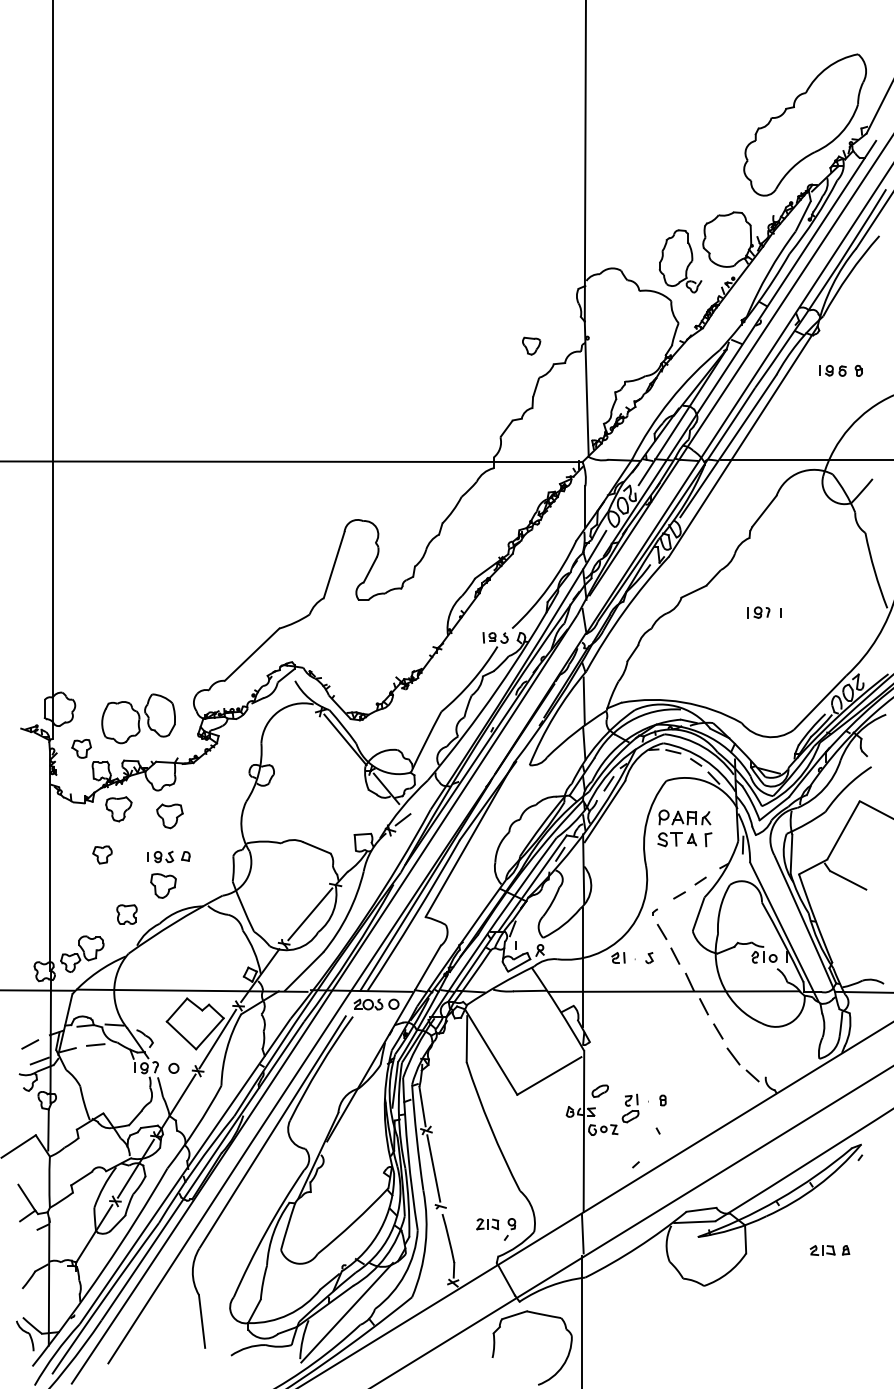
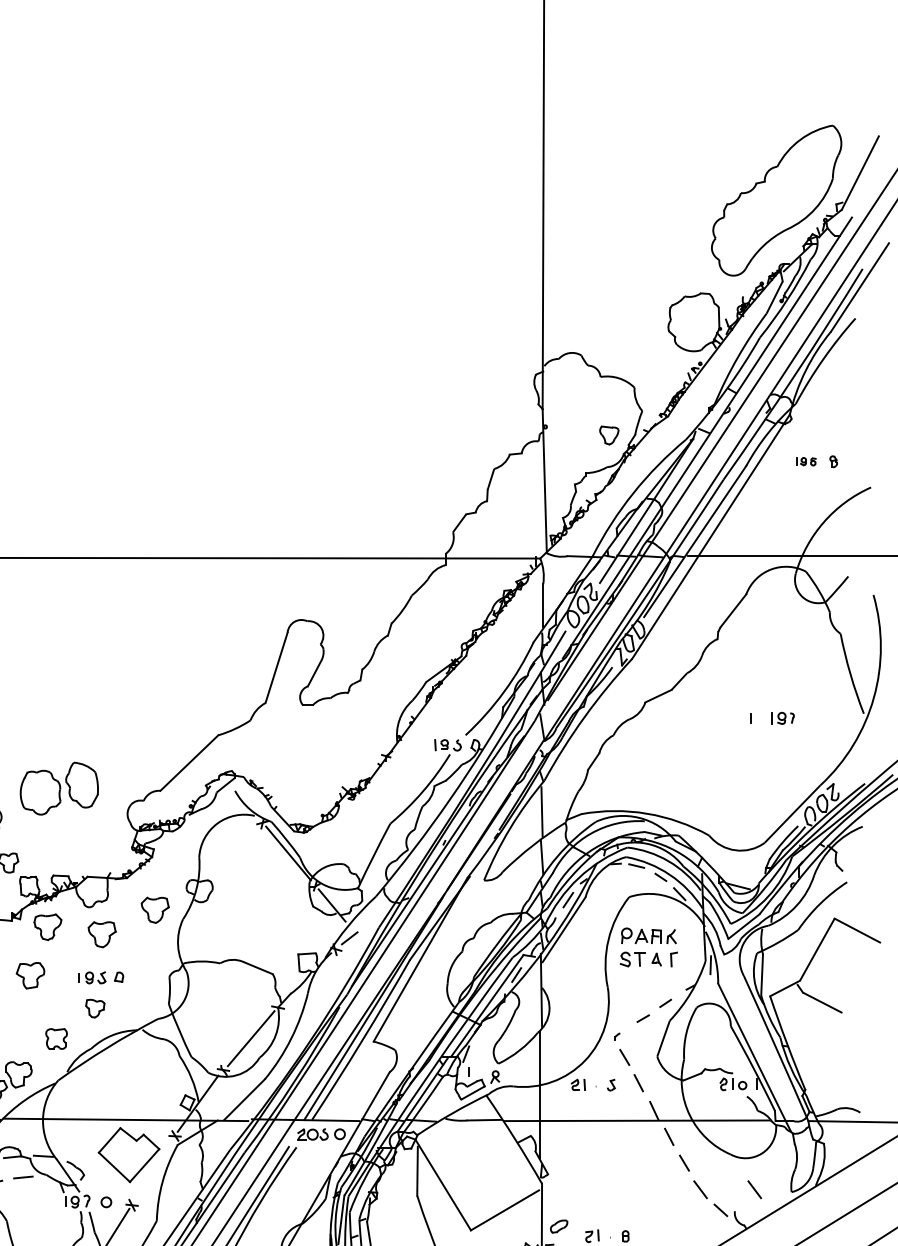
part: (680, 261) -> (644, 345), removed
part: (531, 345) -> (609, 434), moved
part: (832, 370) -> (805, 461), size x0.7
part: (758, 612) -> (782, 718), moved
part: (138, 718) -> (59, 788), moved
part: (219, 793) -> (154, 910), added
part: (102, 854) -> (30, 975), size x1.4
part: (163, 885) -> (95, 1008), size x0.7
line: (217, 1038) -> (152, 1170), removed
line: (784, 1056) -> (754, 1189), added

